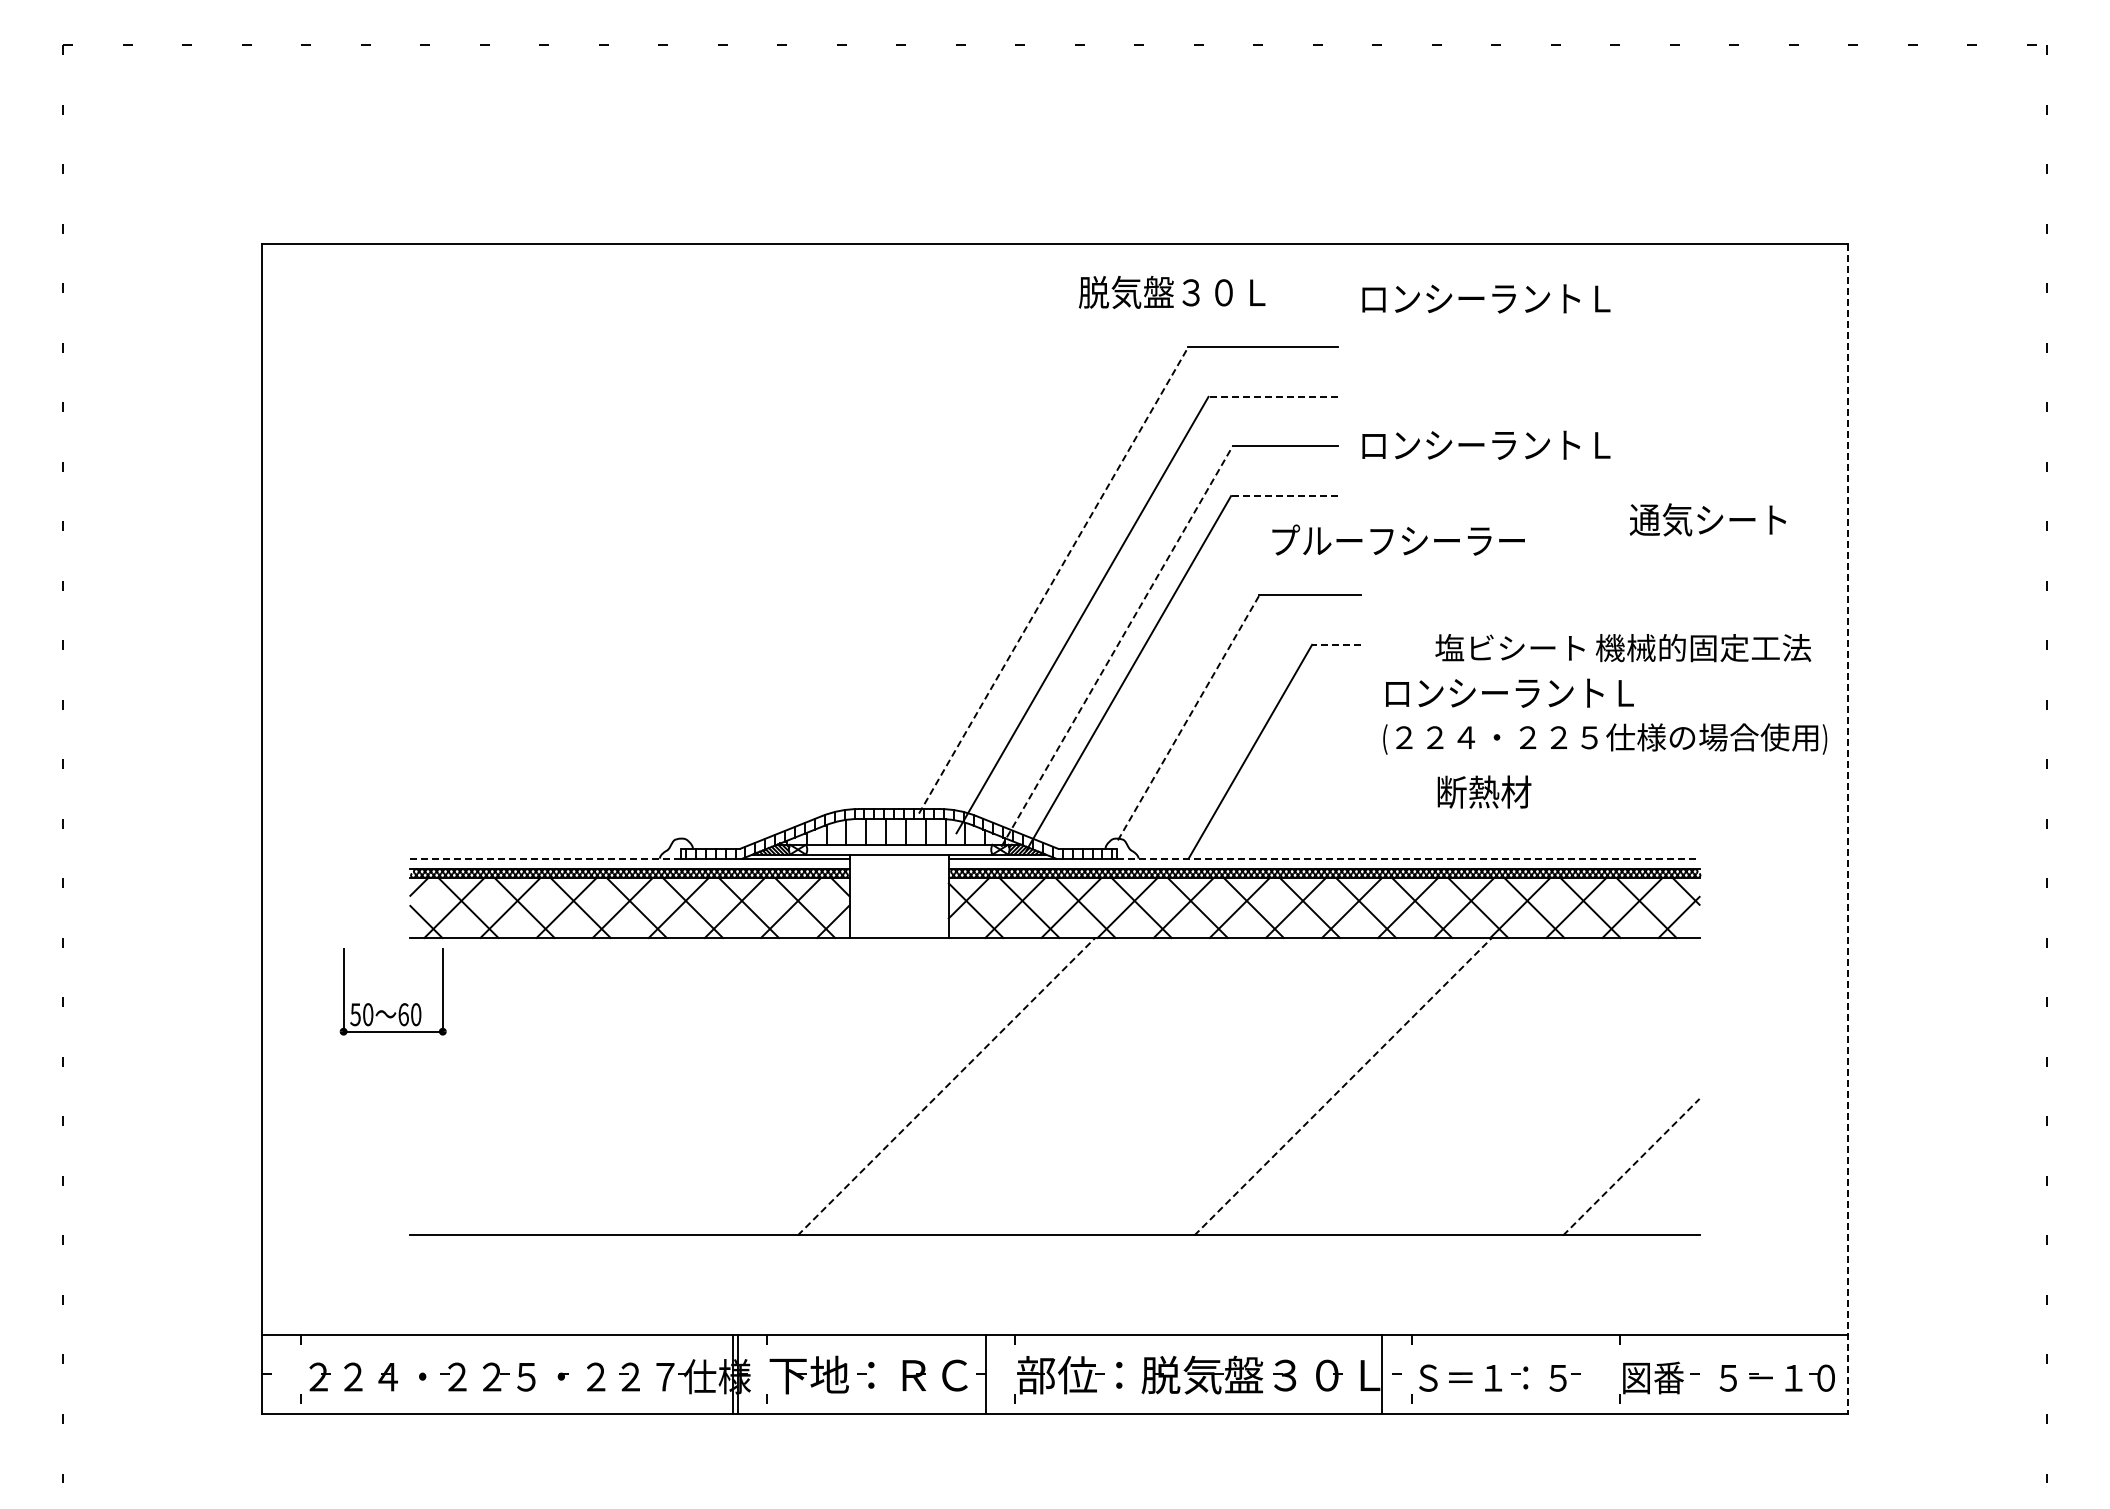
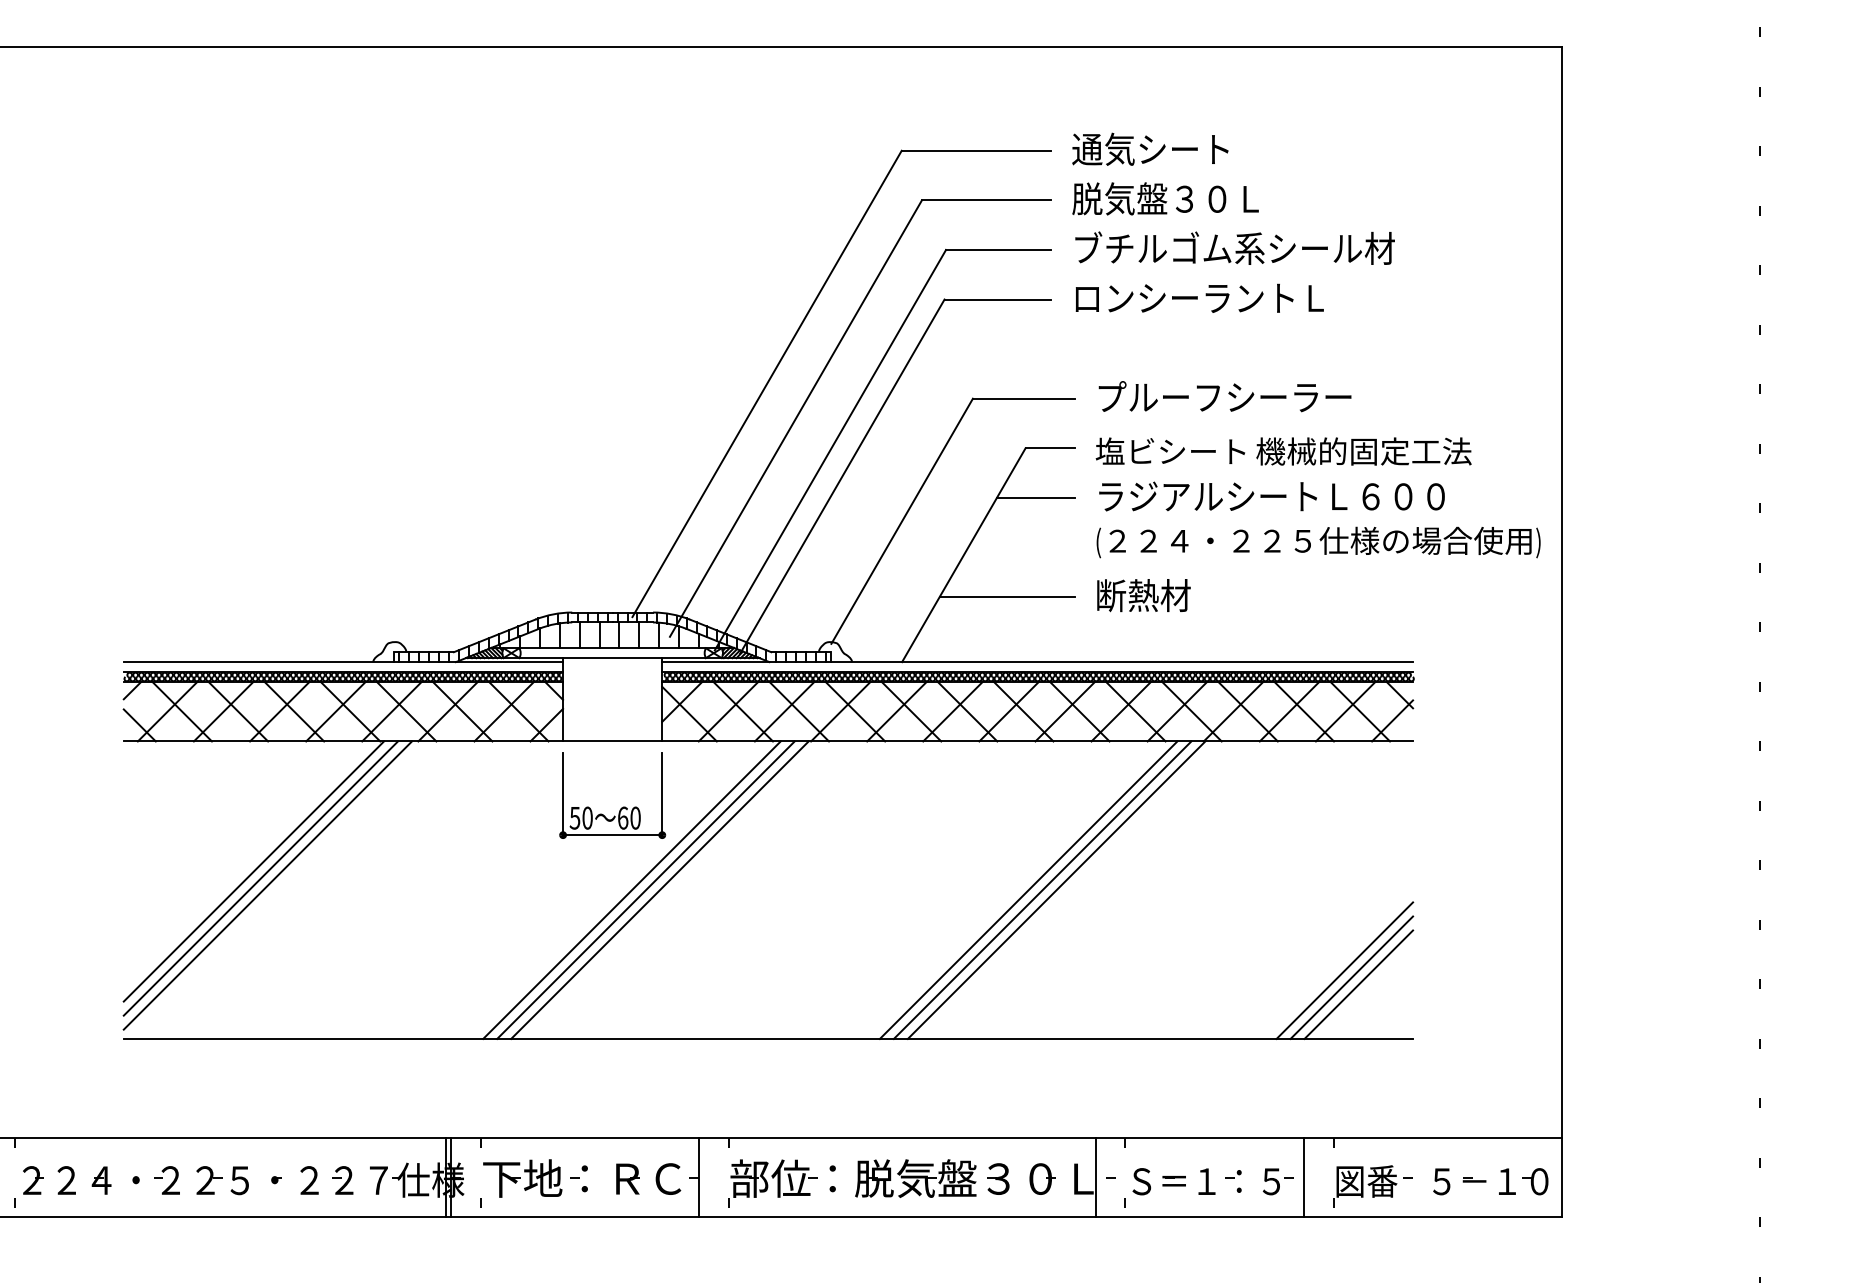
text: (1171, 291) -> (1164, 197), moved
text: (1486, 298) -> (1199, 297), moved
line: (1273, 396) -> (986, 199), dashed -> solid
text: (1521, 444) -> (1234, 247), ロンシーラントＬ -> ブチルゴム系シール材
line: (1283, 496) -> (996, 299), dashed -> solid
text: (1707, 519) -> (1149, 148), moved
text: (1398, 539) -> (1224, 395), moved
line: (1053, 580) -> (766, 383), dashed -> solid
line: (1336, 644) -> (1049, 447), dashed -> solid
line: (1117, 646) -> (830, 449), dashed -> solid
text: (1623, 648) -> (1283, 451), moved
text: (1558, 692) -> (1271, 495), ロンシーラントＬ -> ラジアルシートＬ６００
line: (1322, 694) -> (1035, 497), added
line: (1188, 717) -> (901, 520), dashed -> solid
text: (1484, 791) -> (1143, 594), moved
line: (1293, 793) -> (1006, 596), added
line: (1848, 829) -> (1561, 632), dashed -> solid
line: (546, 858) -> (259, 661), dashed -> solid
line: (1408, 858) -> (1121, 661), dashed -> solid
part: (402, 1003) -> (621, 806), moved
line: (540, 1067) -> (253, 870), added
line: (547, 1074) -> (260, 877), added
line: (554, 1081) -> (267, 884), added
line: (918, 1086) -> (631, 889), added
line: (932, 1086) -> (645, 889), added
line: (946, 1086) -> (659, 889), dashed -> solid
line: (1314, 1086) -> (1027, 889), added
line: (1328, 1086) -> (1041, 889), added
line: (1343, 1086) -> (1056, 889), dashed -> solid
line: (1631, 1167) -> (1344, 970), dashed -> solid
line: (1638, 1174) -> (1351, 977), added
line: (1645, 1180) -> (1358, 983), added
line: (1590, 1374) -> (1303, 1177), added

